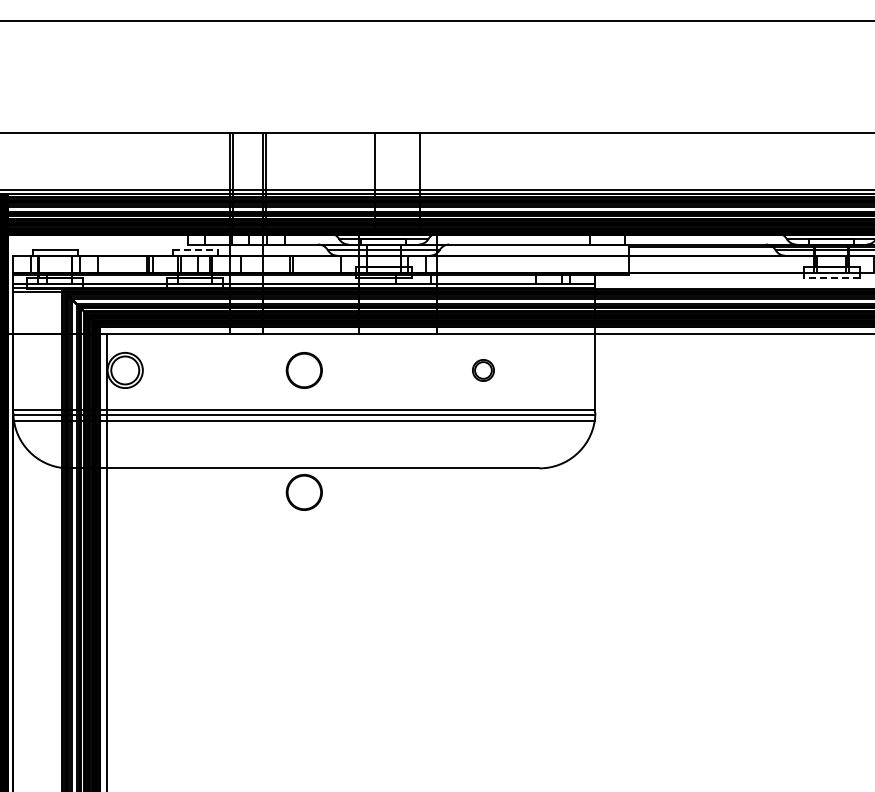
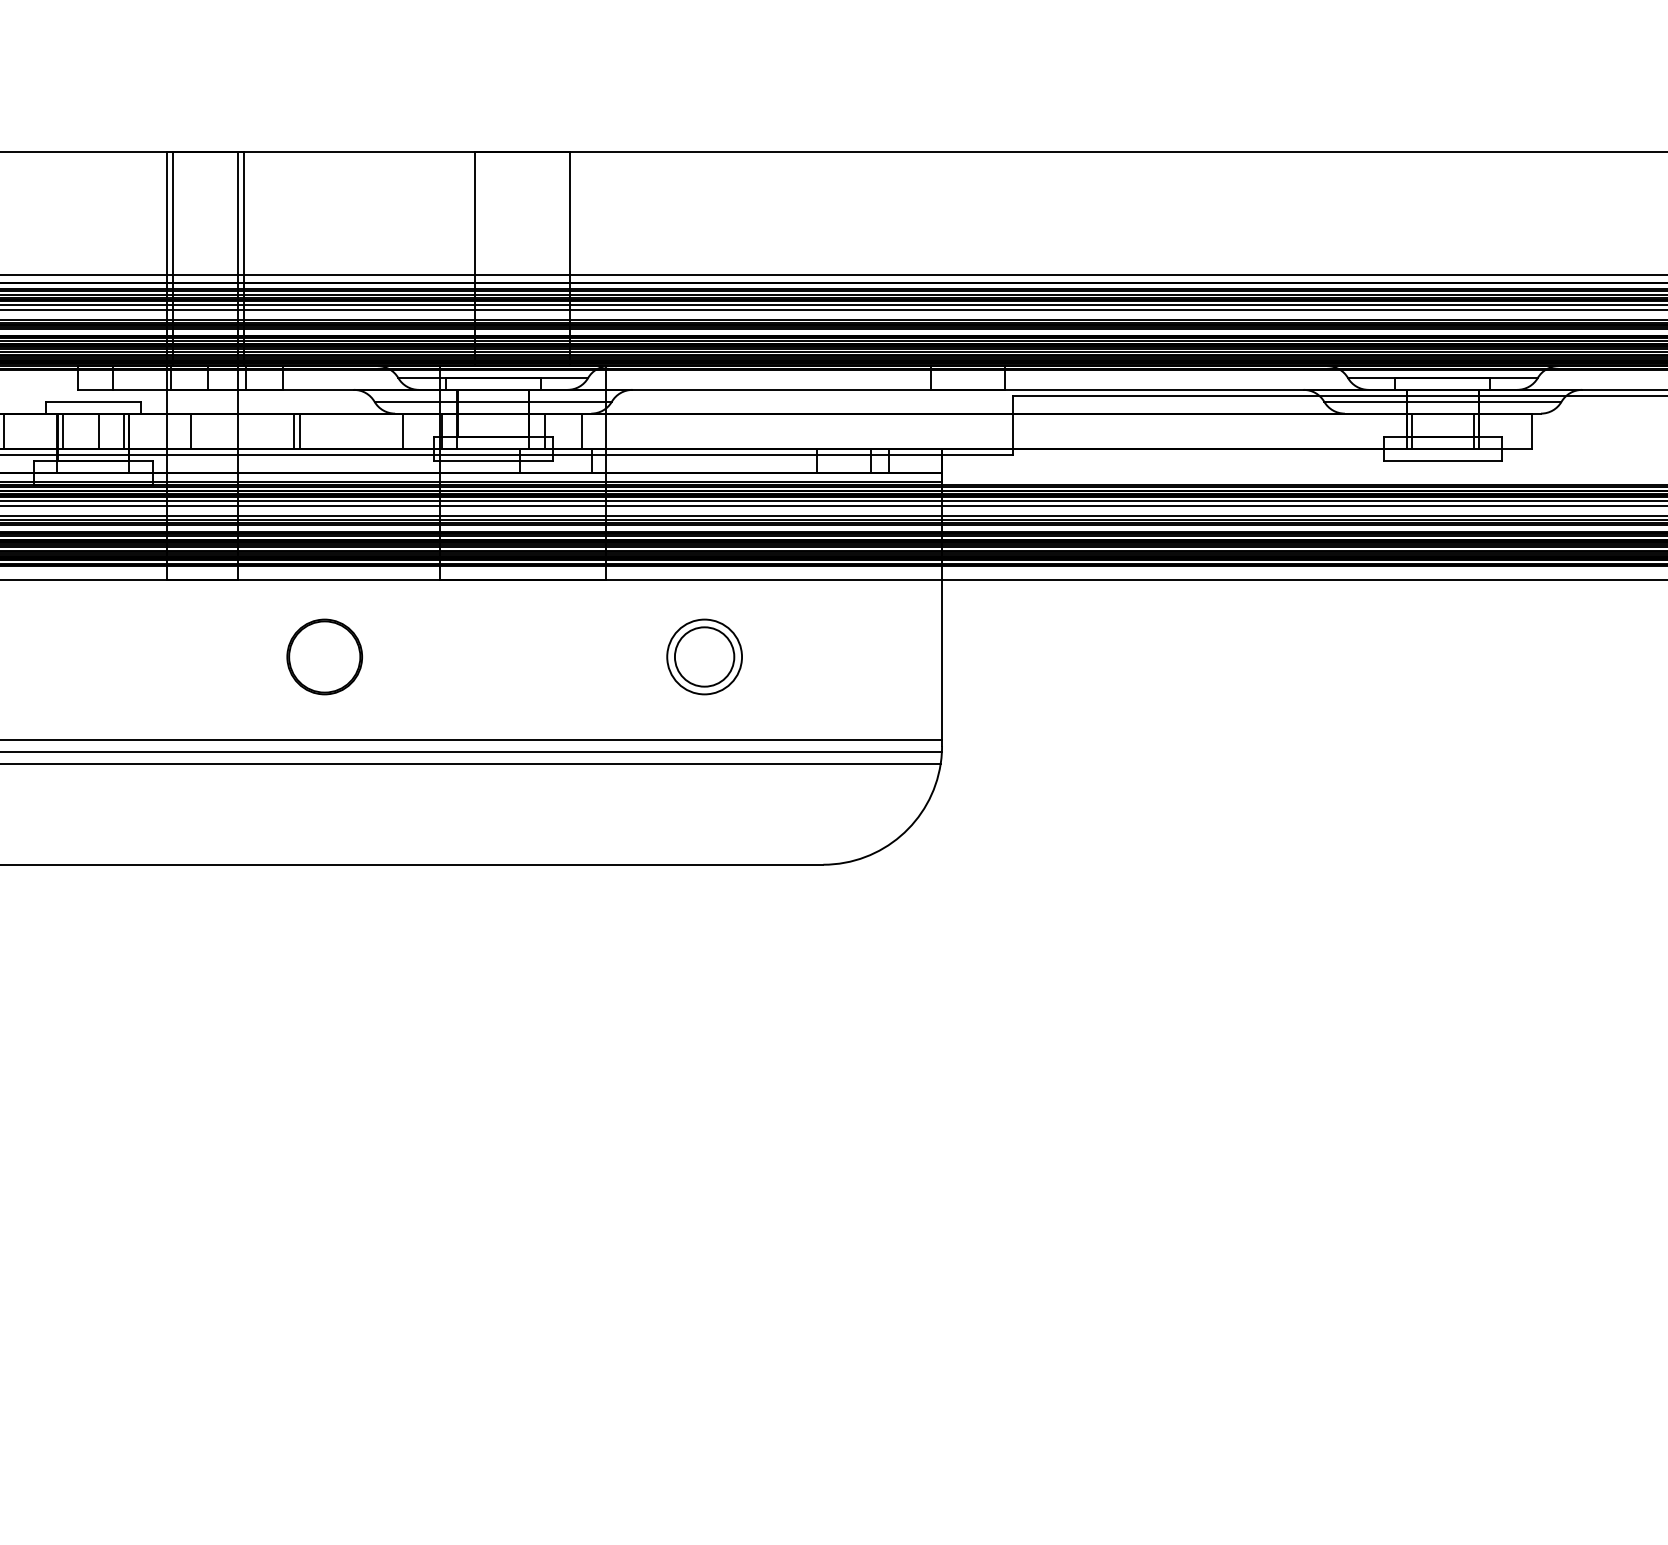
line: (195, 250) -> (93, 402), dashed -> solid
line: (831, 278) -> (1442, 461), dashed -> solid
part: (483, 370) -> (704, 657), size x1.67
circle: (303, 492) -> (322, 915), removed

